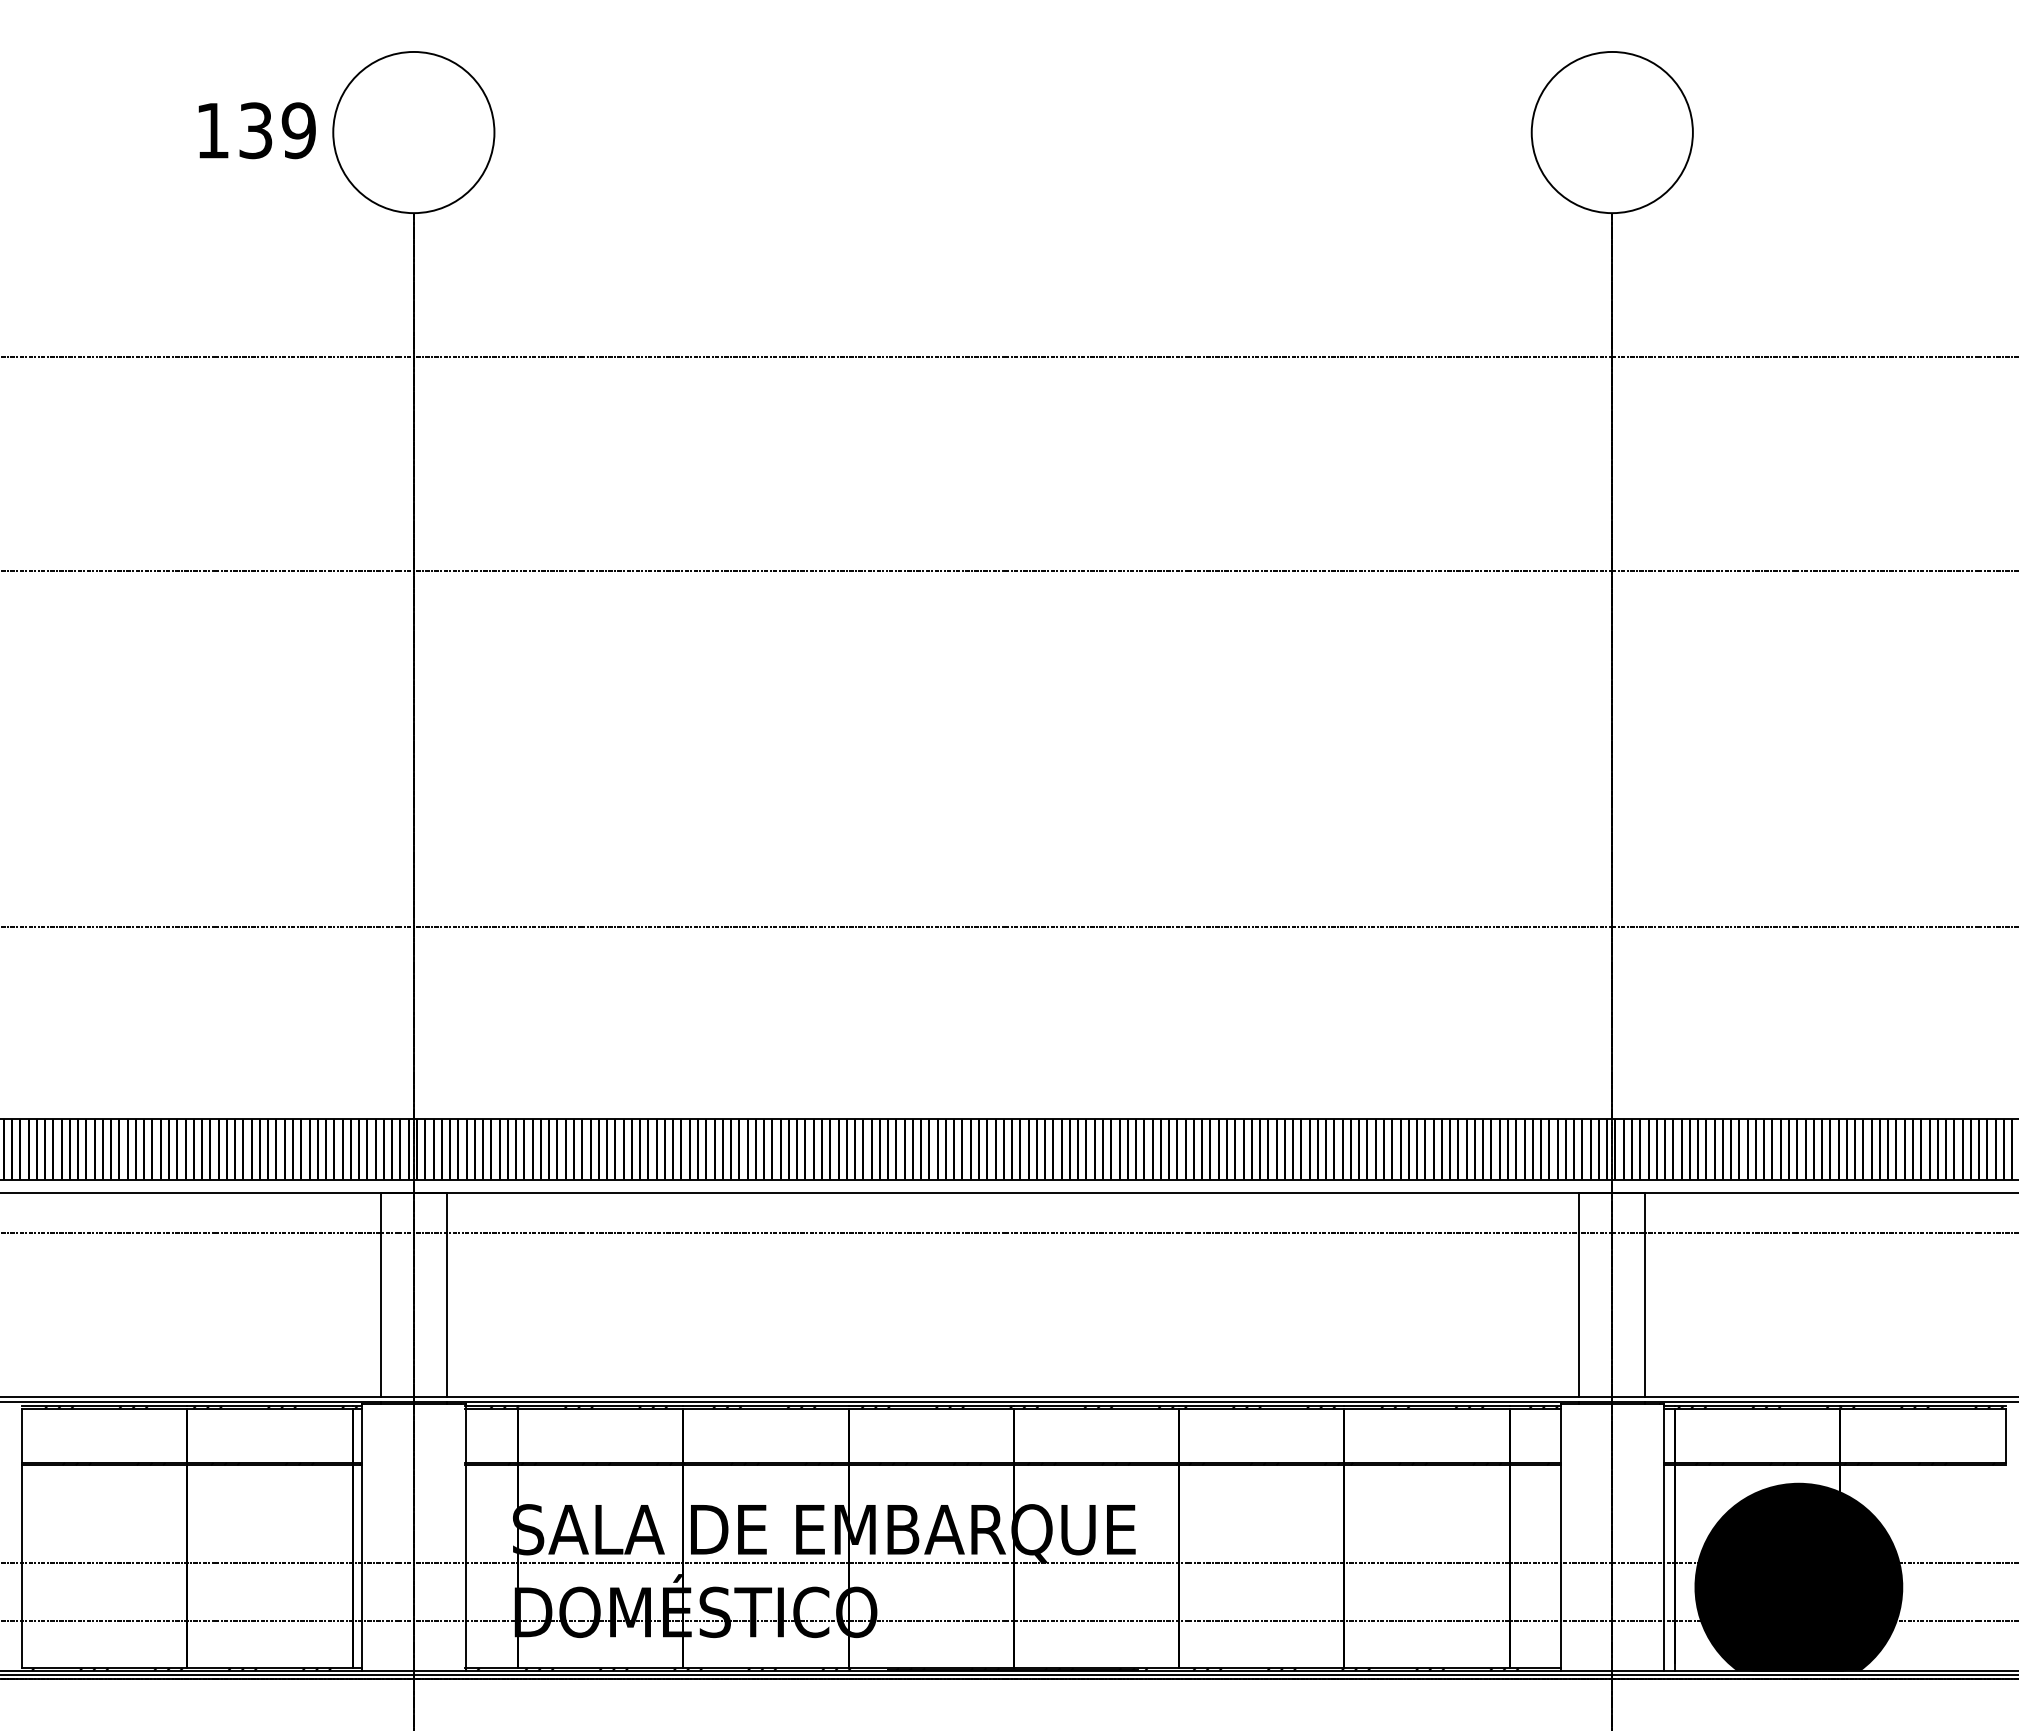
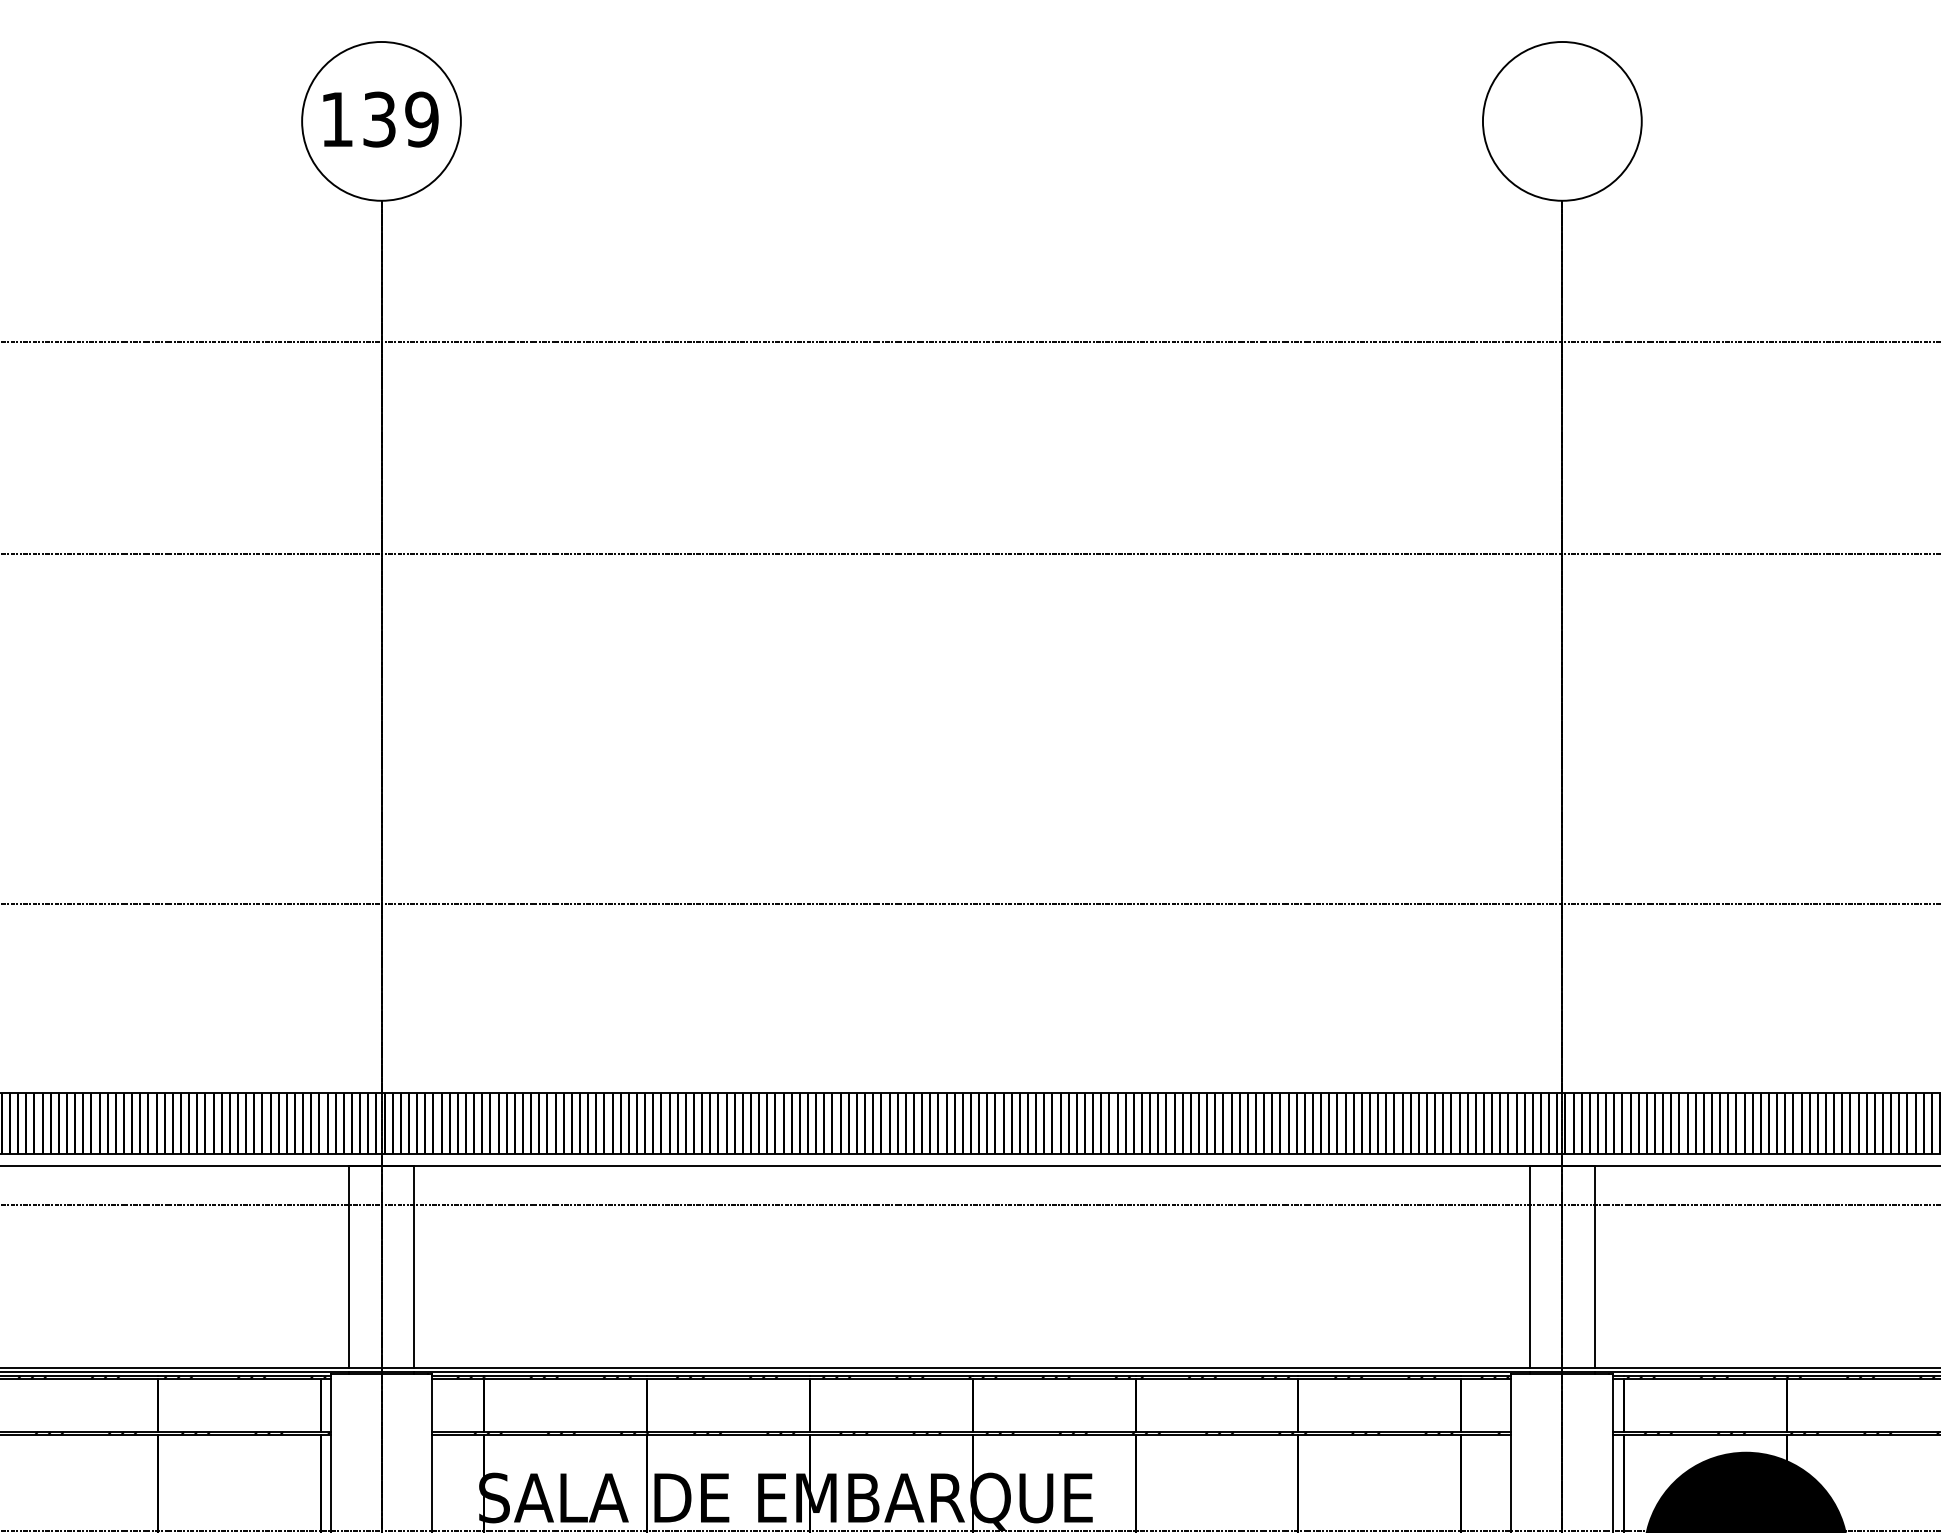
text: (256, 130) -> (380, 119), moved

